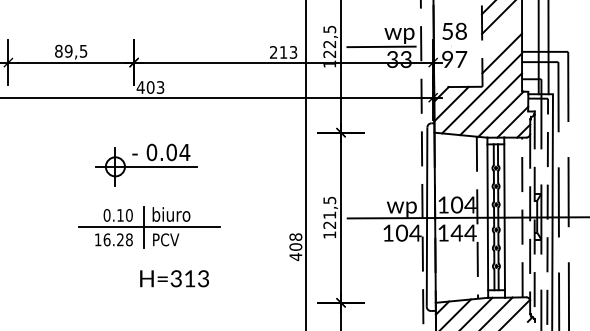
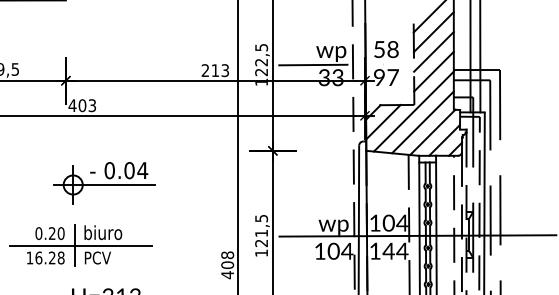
line: (502, 33) -> (434, 51), added
part: (146, 164) -> (104, 182), moved
text: (120, 215) -> (52, 233), 0.10 -> 0.20

